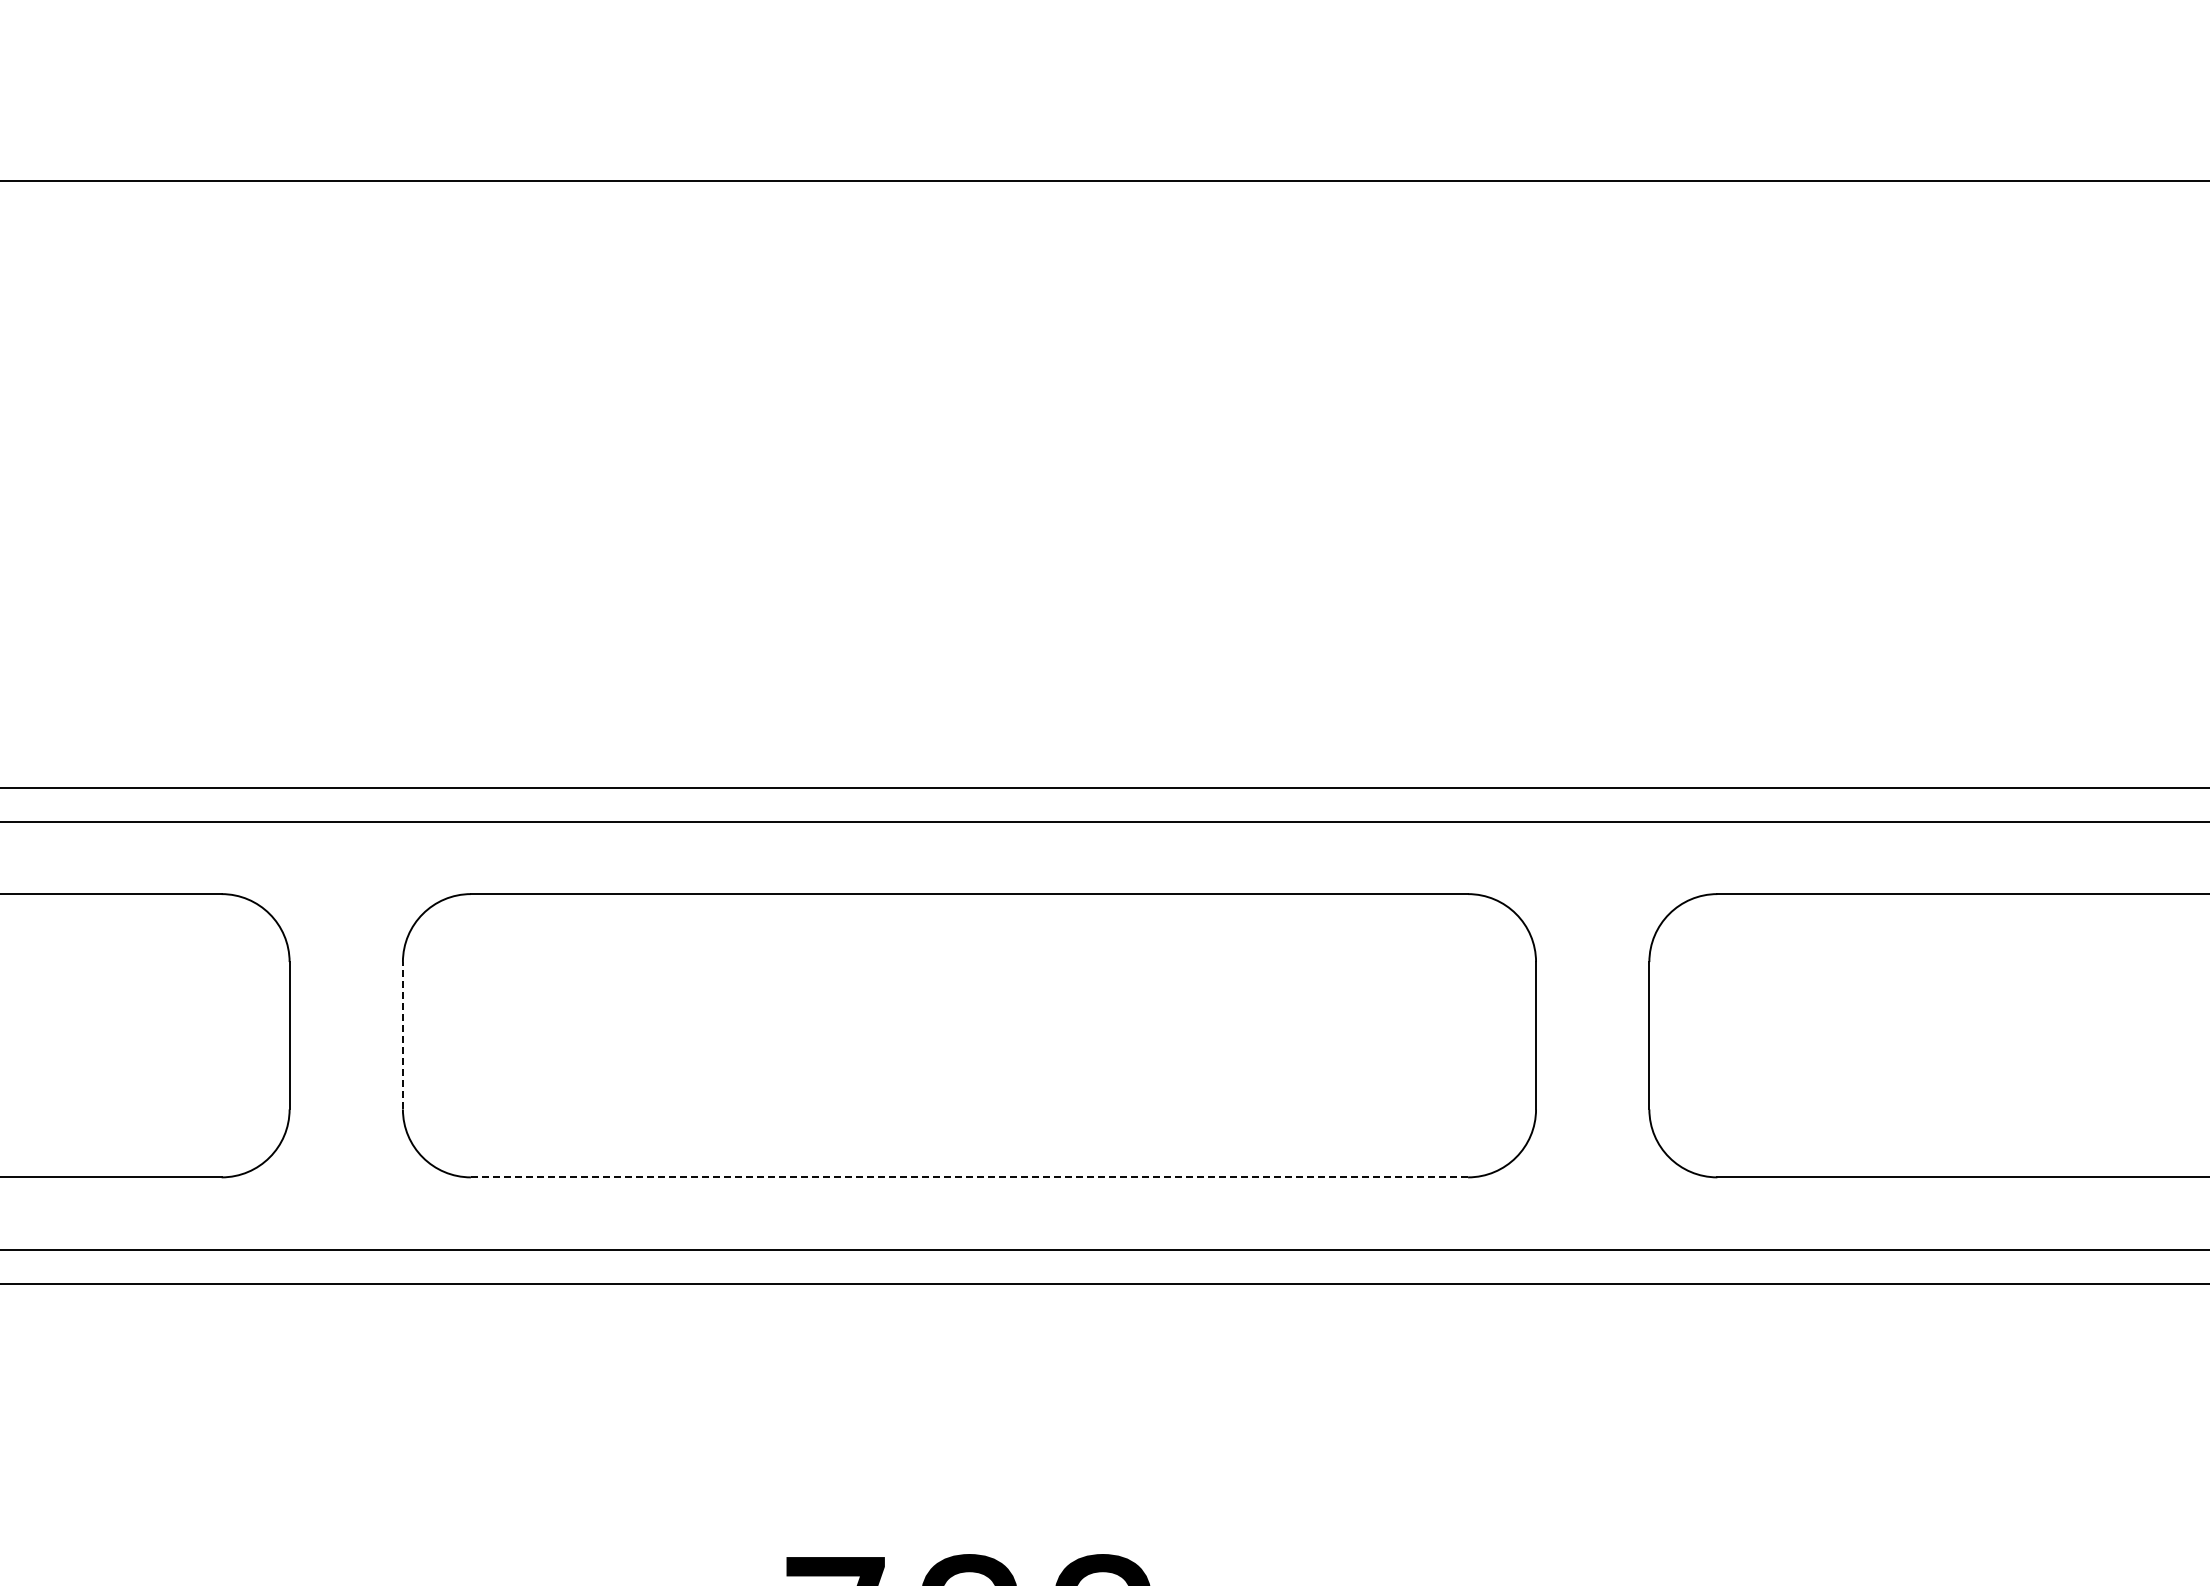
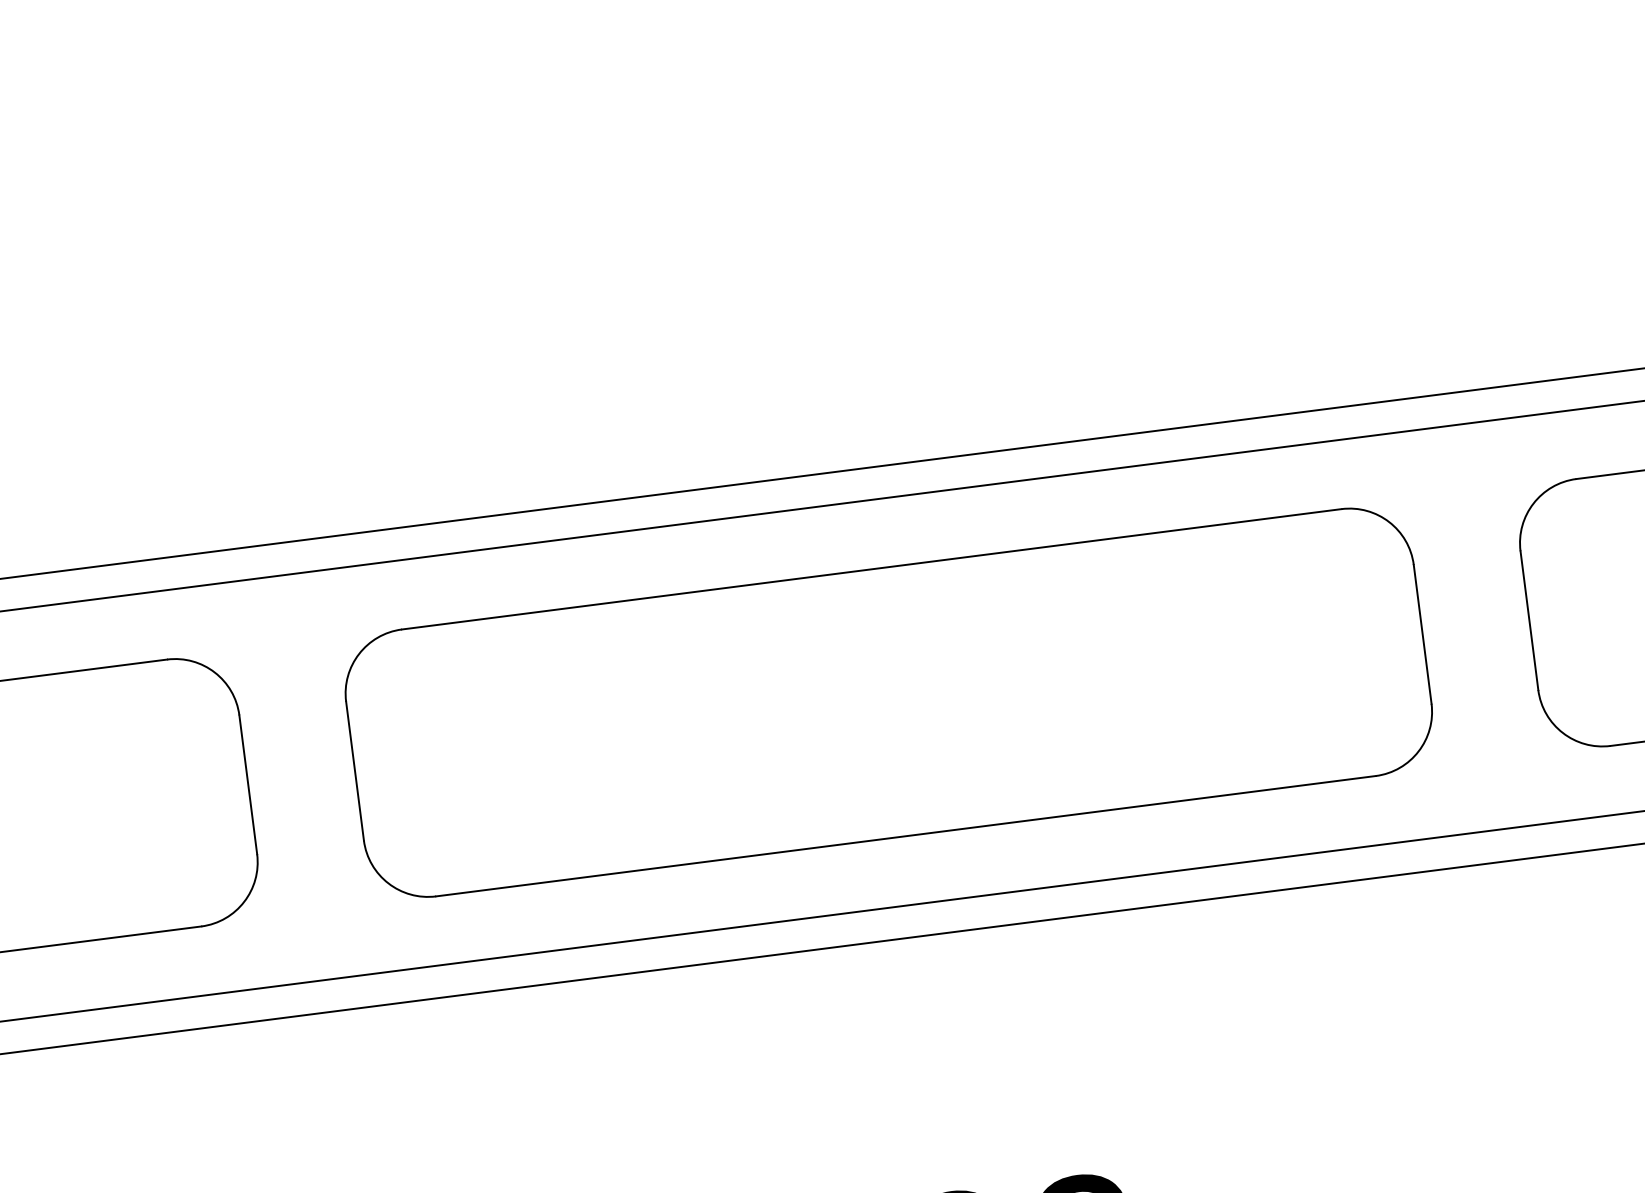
line: (402, 1035) -> (354, 770), dashed -> solid
line: (969, 1177) -> (905, 836), dashed -> solid

